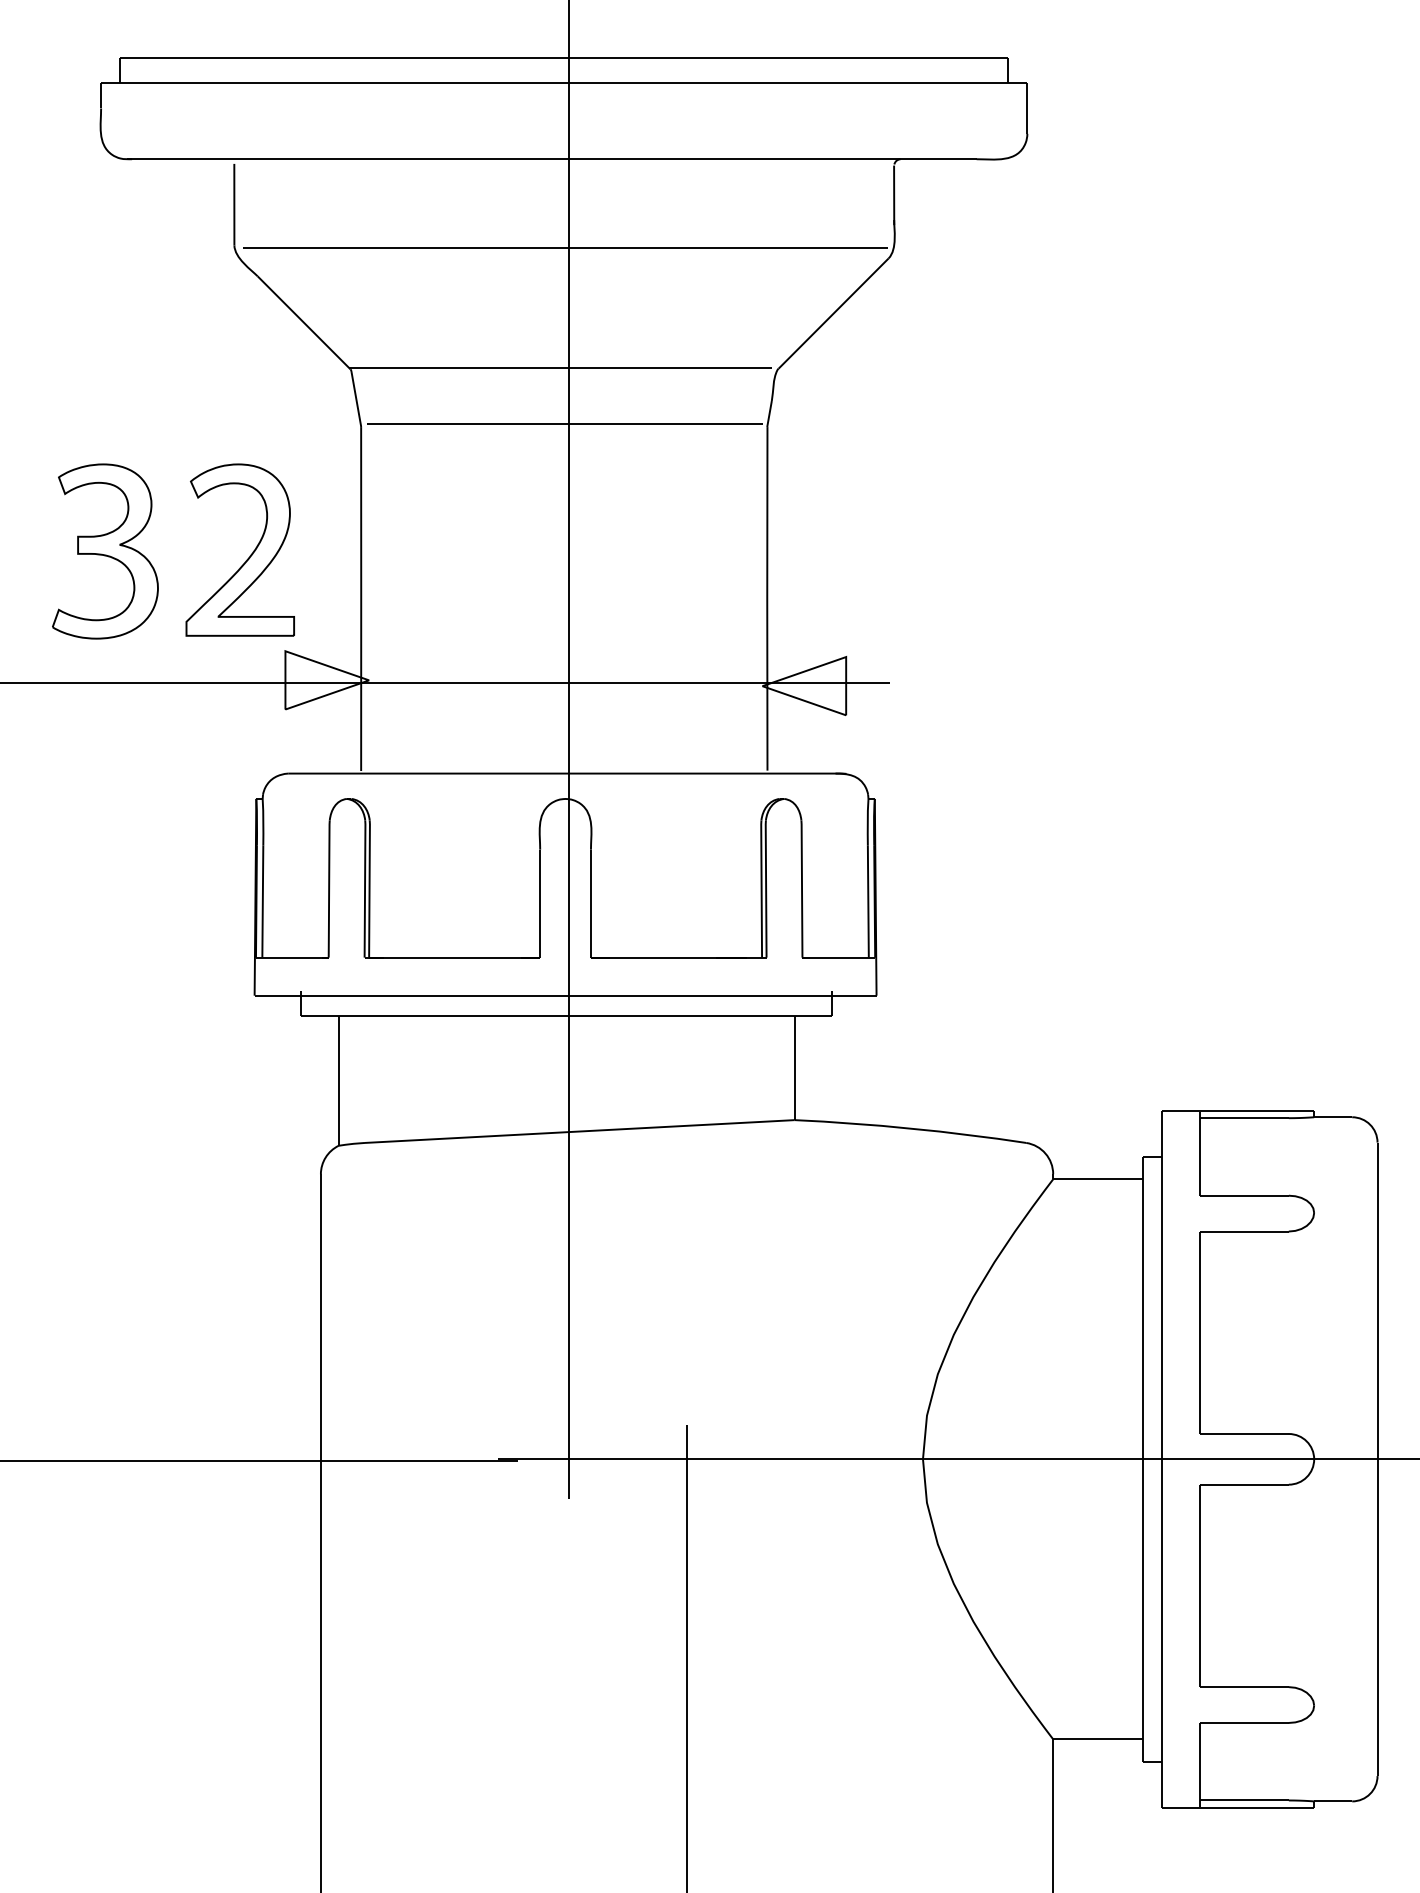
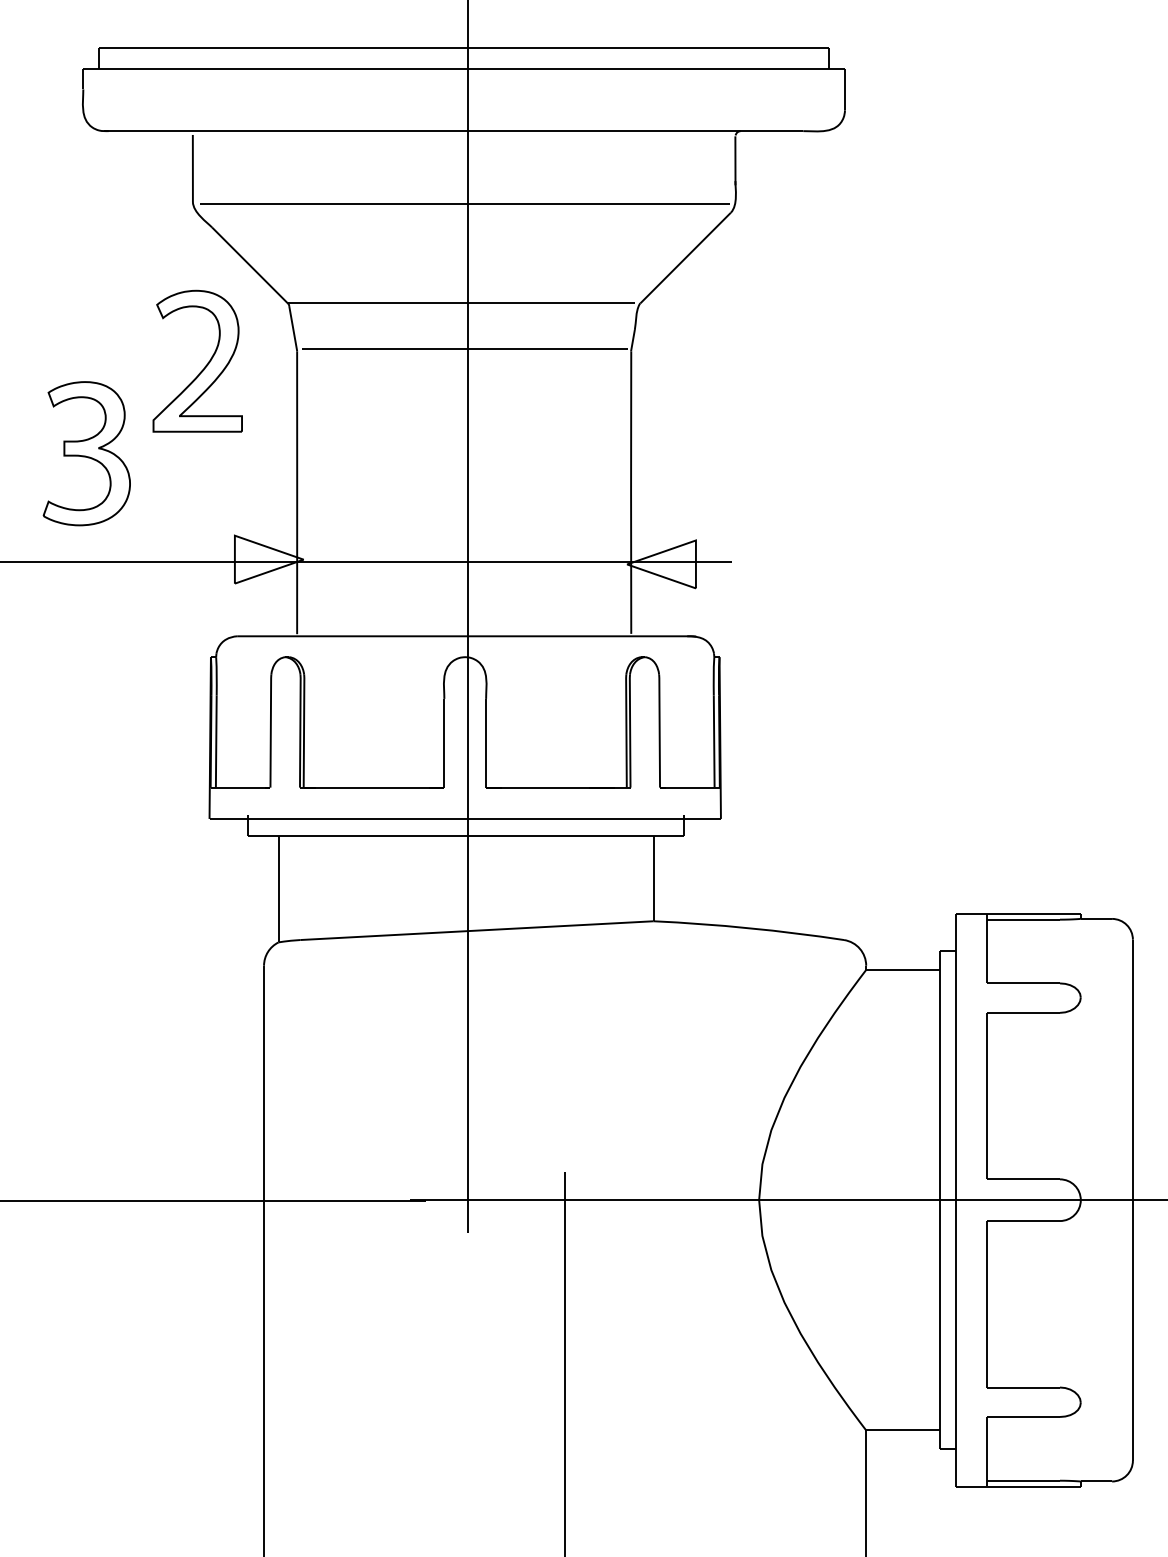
part: (248, 557) -> (204, 367), moved

